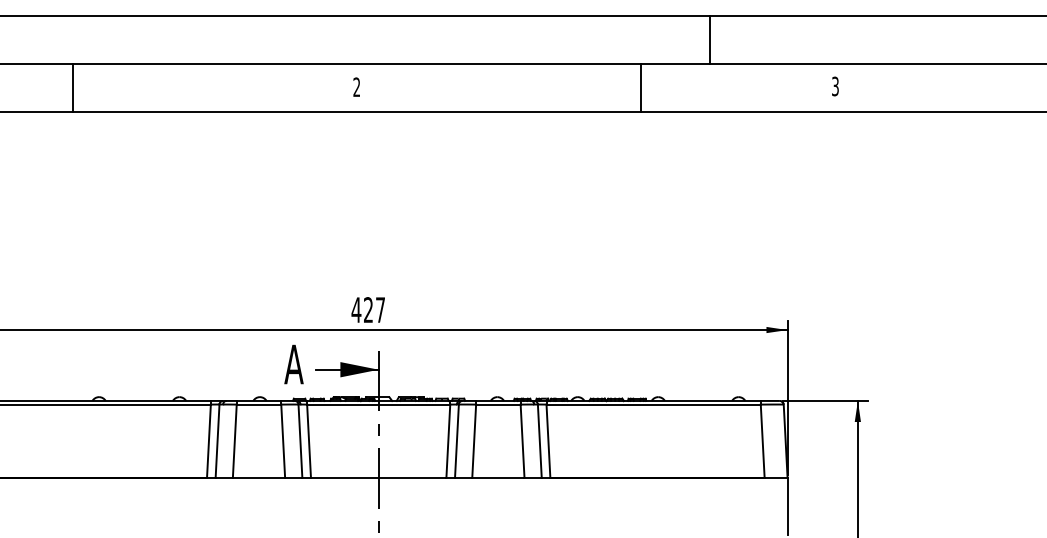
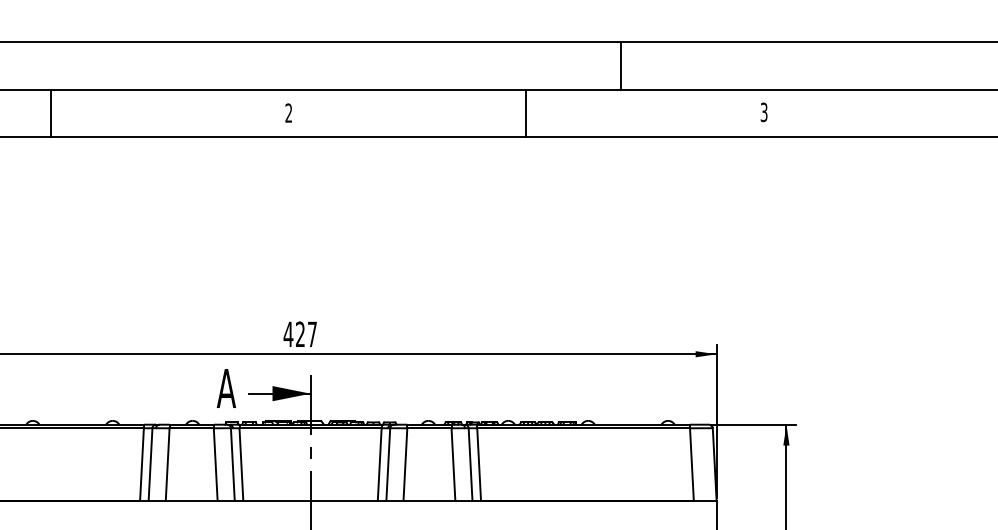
line: (709, 39) -> (621, 65), moved
line: (73, 87) -> (51, 113), moved
line: (640, 87) -> (525, 113), moved

